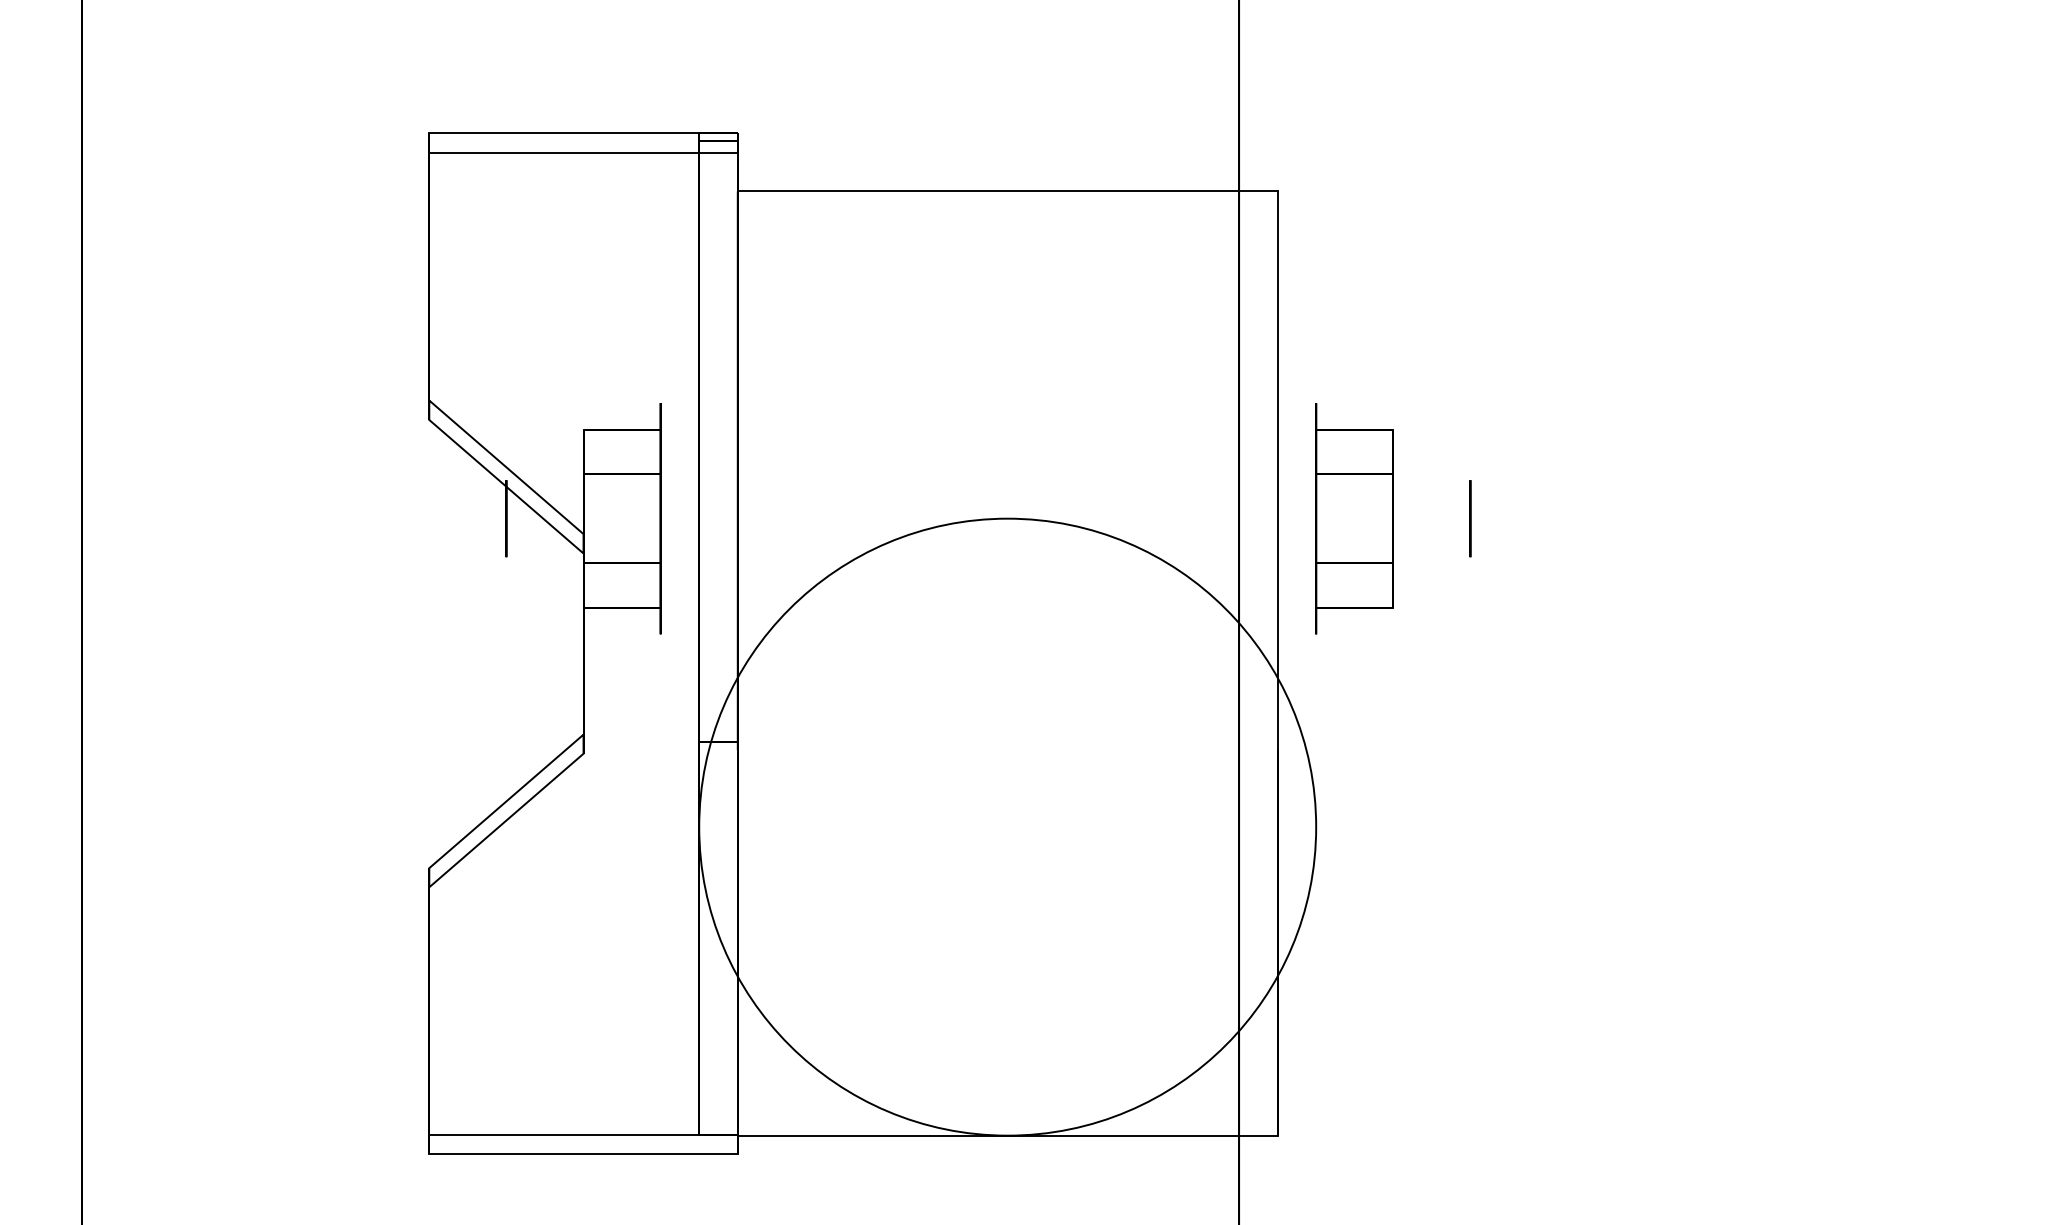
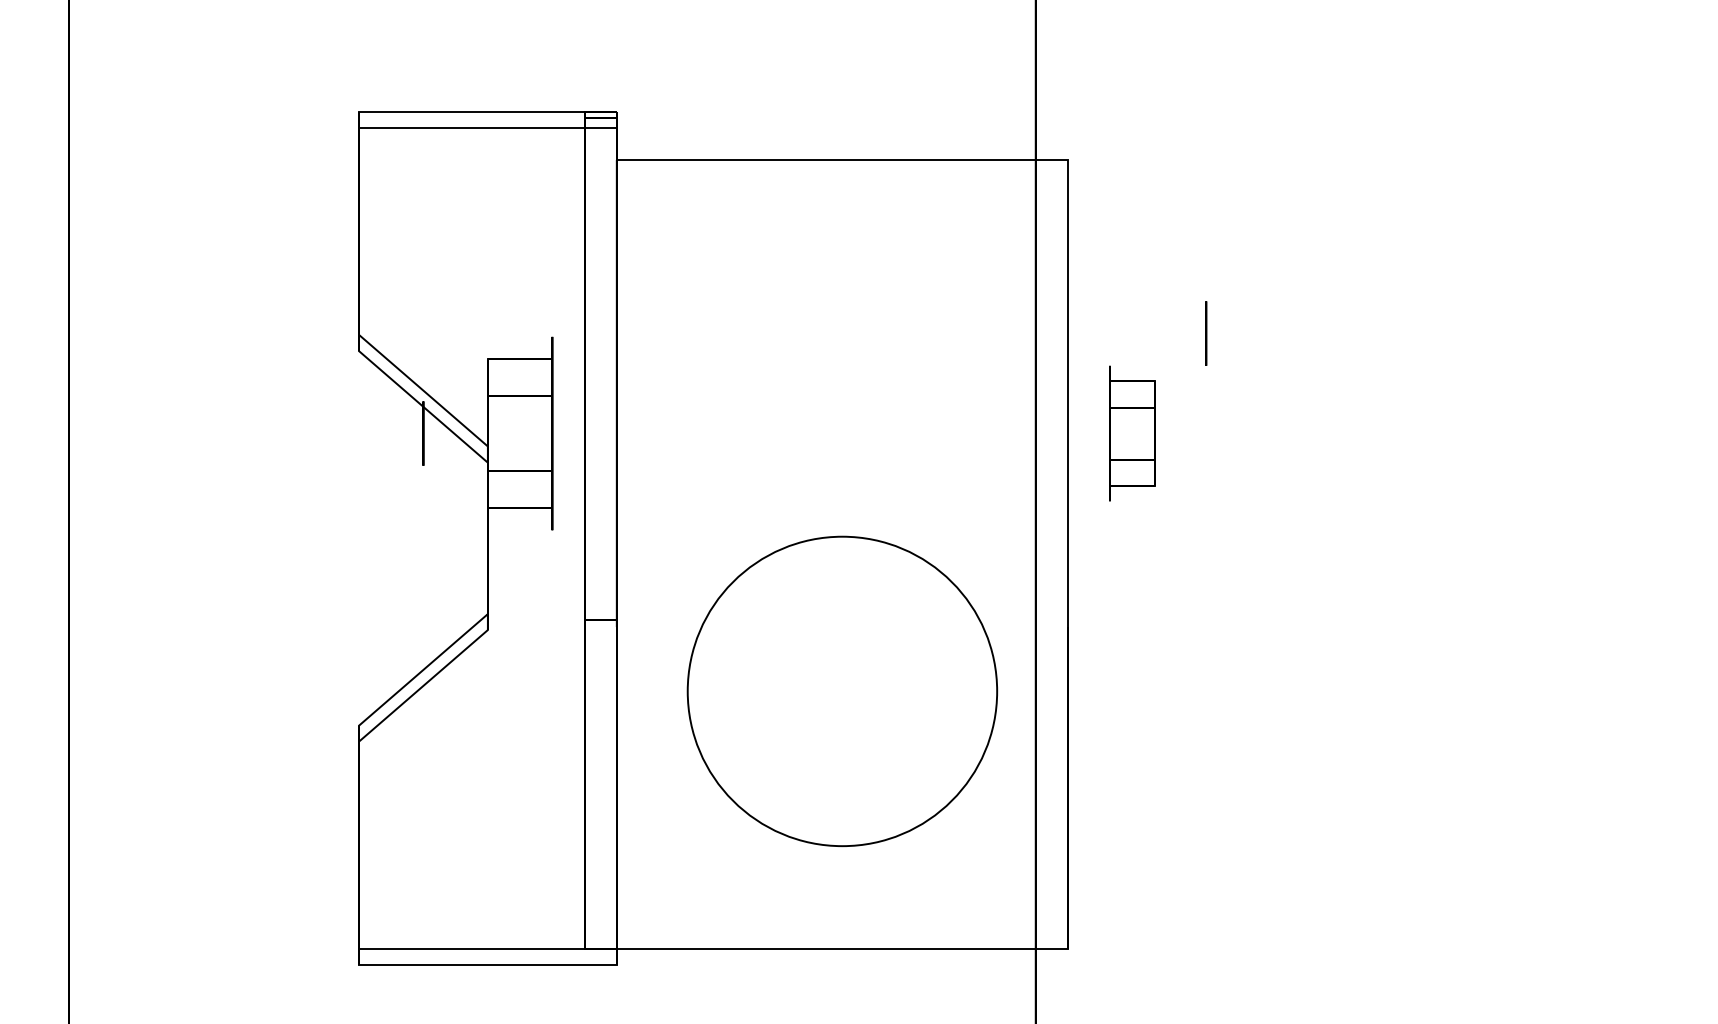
part: (1354, 518) -> (1132, 433), size x0.7
circle: (1470, 518) -> (1206, 333), moved
circle: (1007, 827) -> (842, 691), size x0.6

